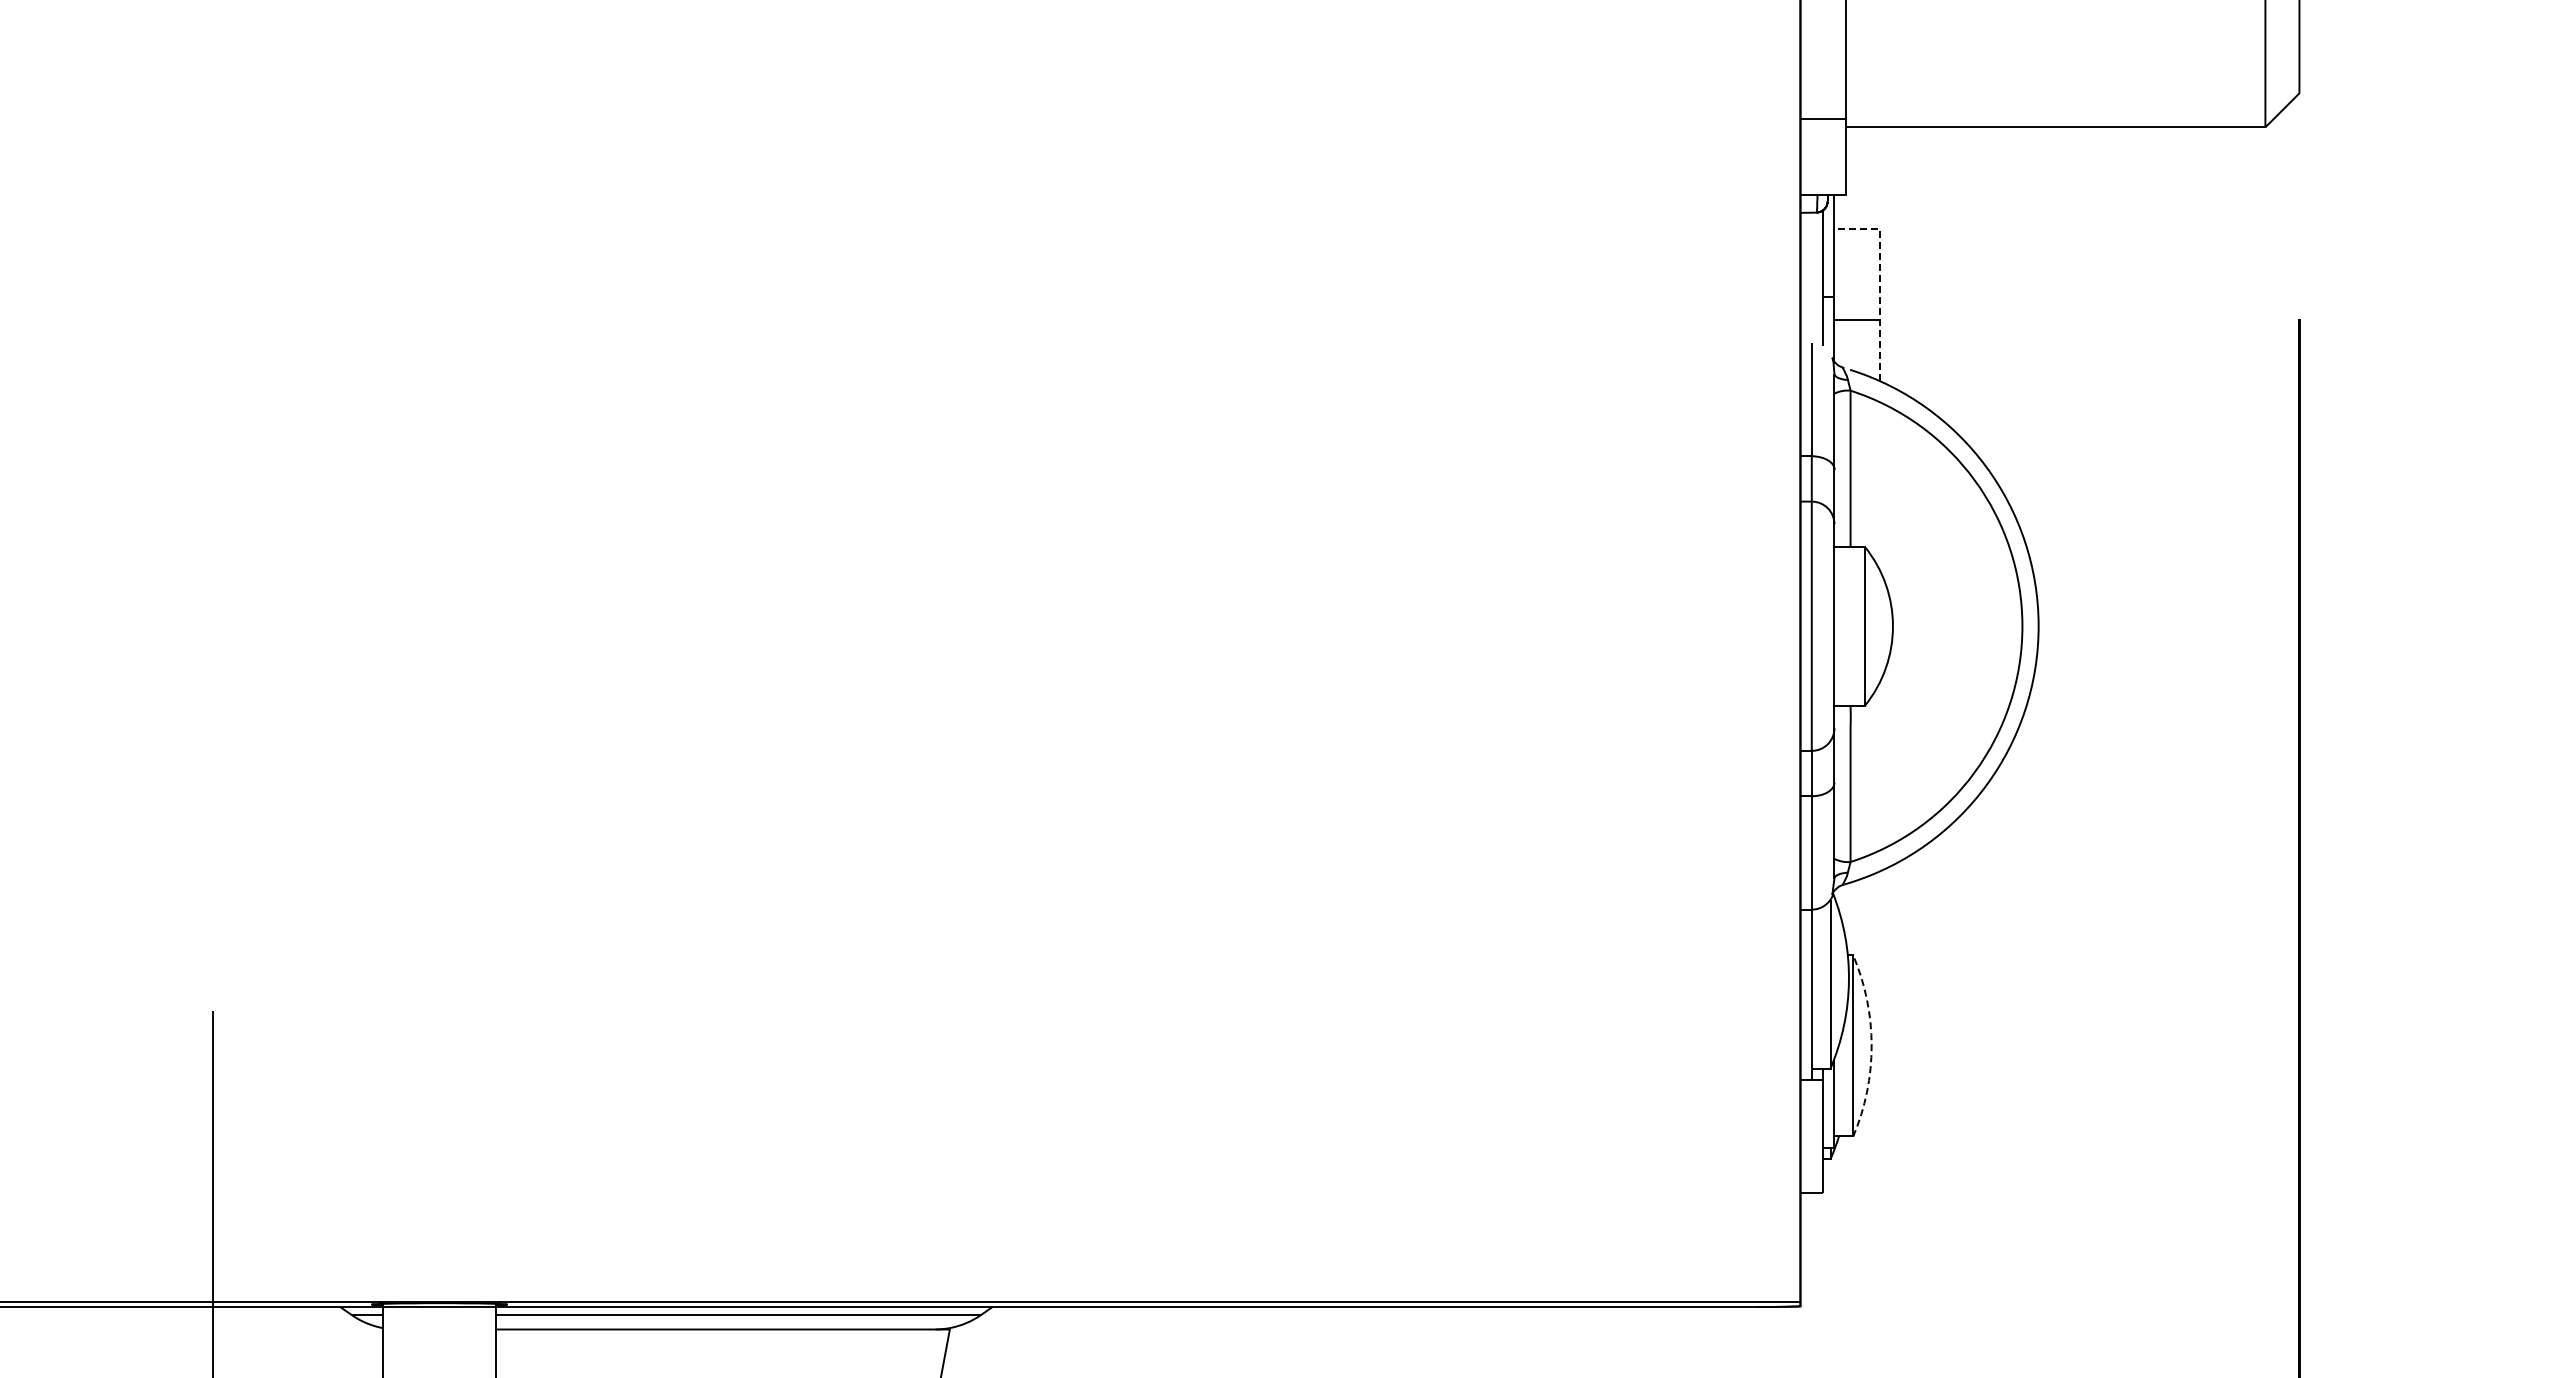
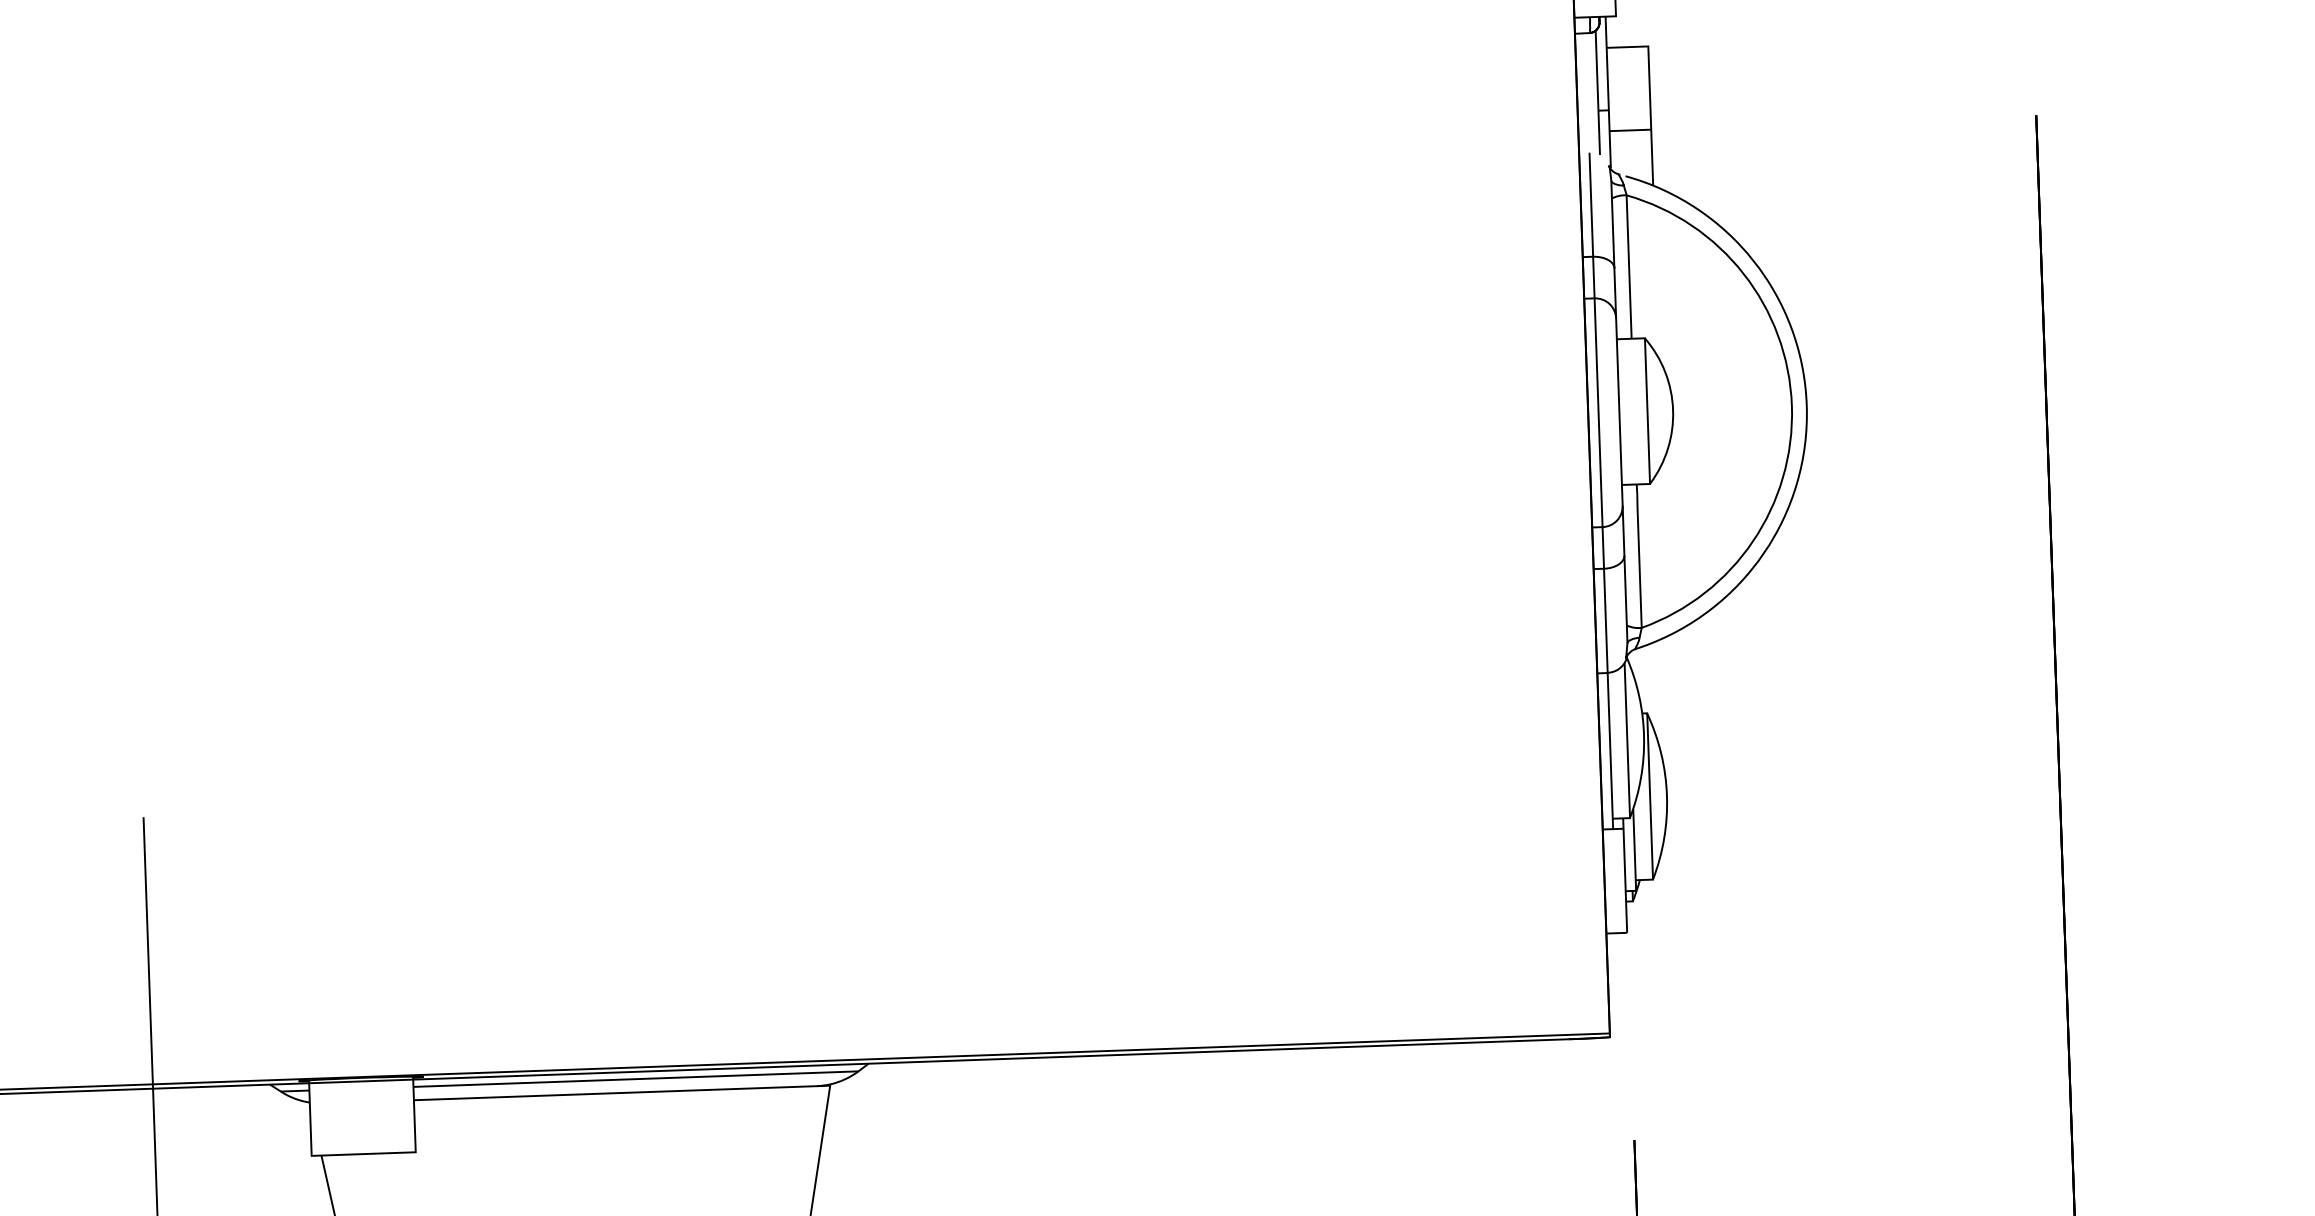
line: (1879, 282) -> (1649, 95), dashed -> solid
arc: (1871, 1045) -> (1666, 795), dashed -> solid

